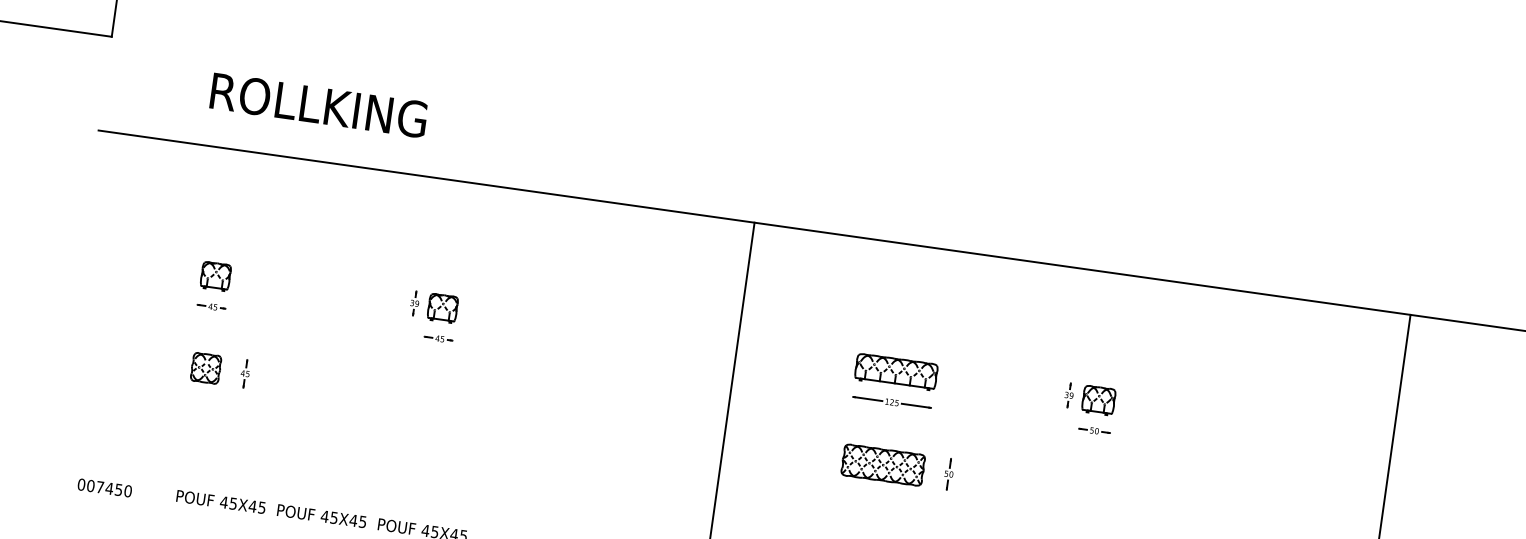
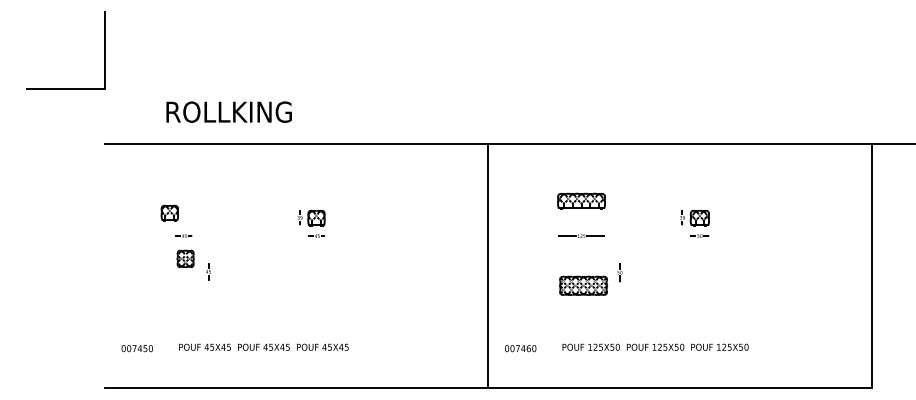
part: (215, 274) -> (169, 212), moved
part: (205, 367) -> (185, 258), moved
part: (896, 370) -> (581, 200), moved
part: (883, 464) -> (583, 285), moved

